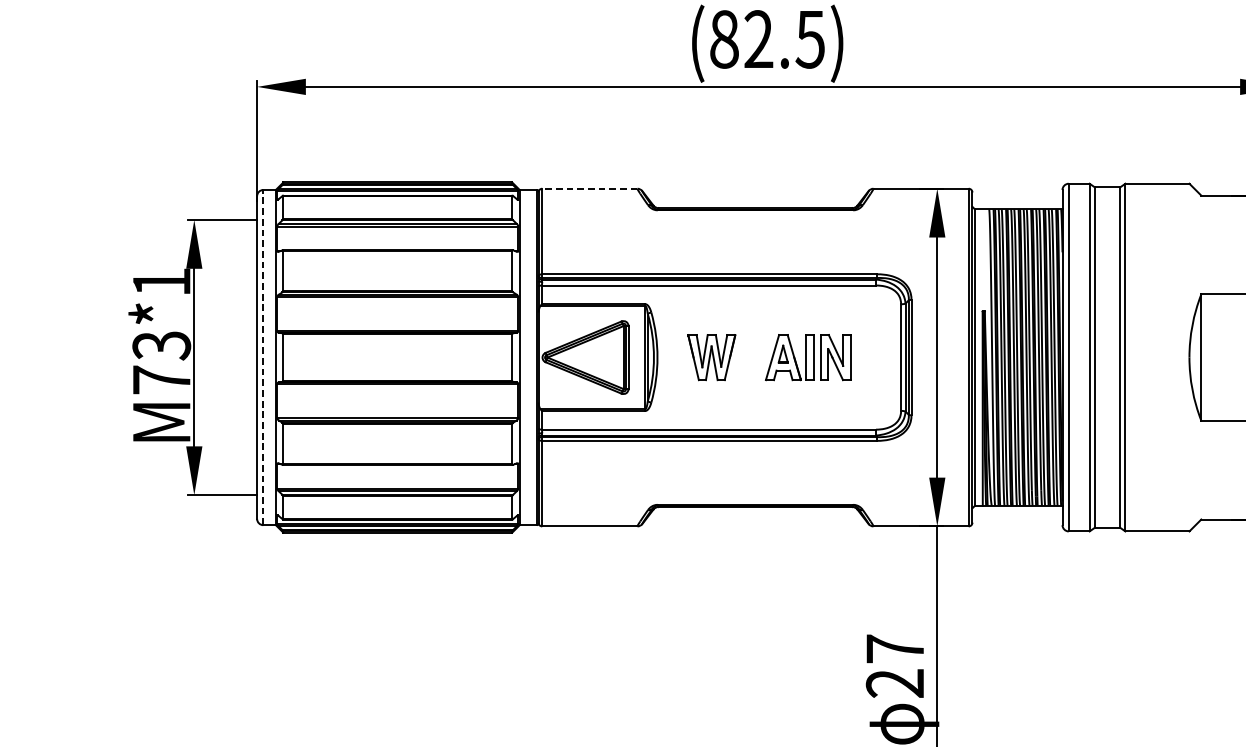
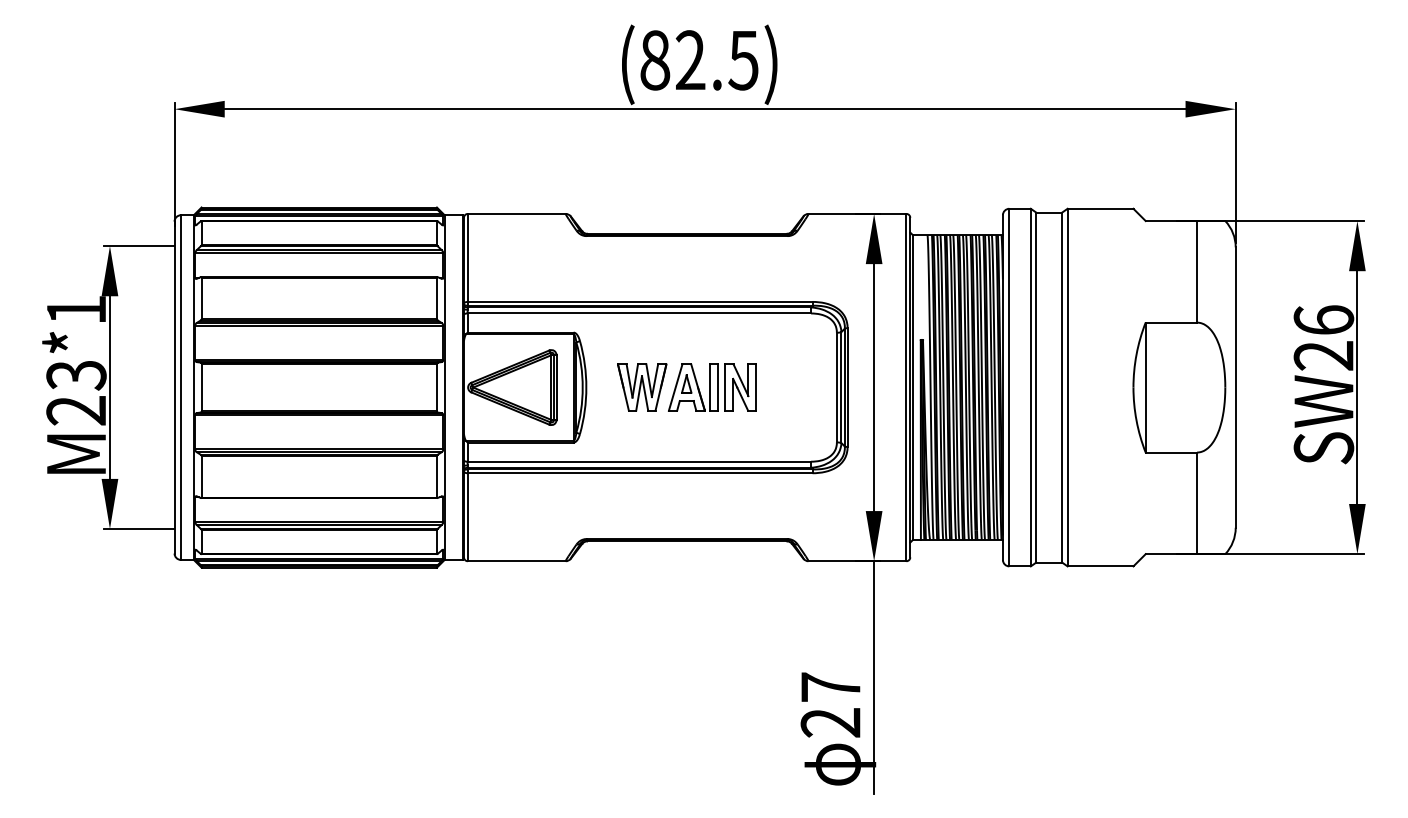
line: (589, 188) -> (516, 213), dashed -> solid
line: (263, 357) -> (181, 387), dashed -> solid
part: (808, 357) -> (712, 387), moved
text: (160, 379) -> (75, 410), M73*1 -> M23*1

